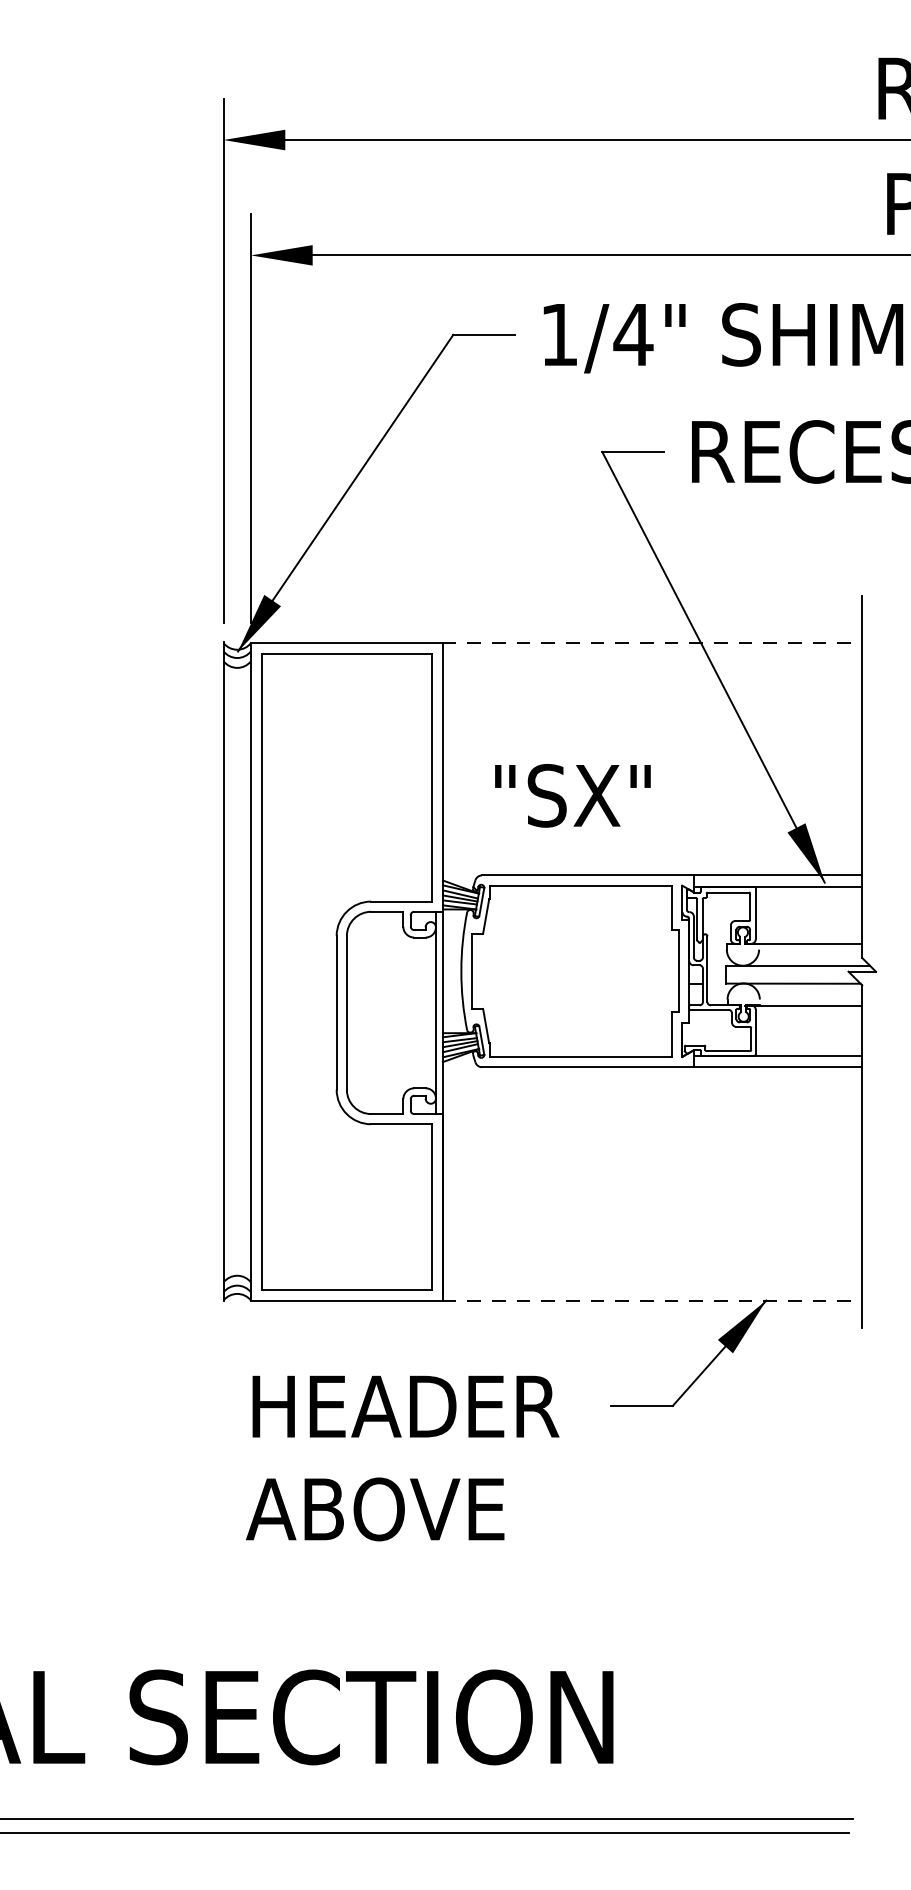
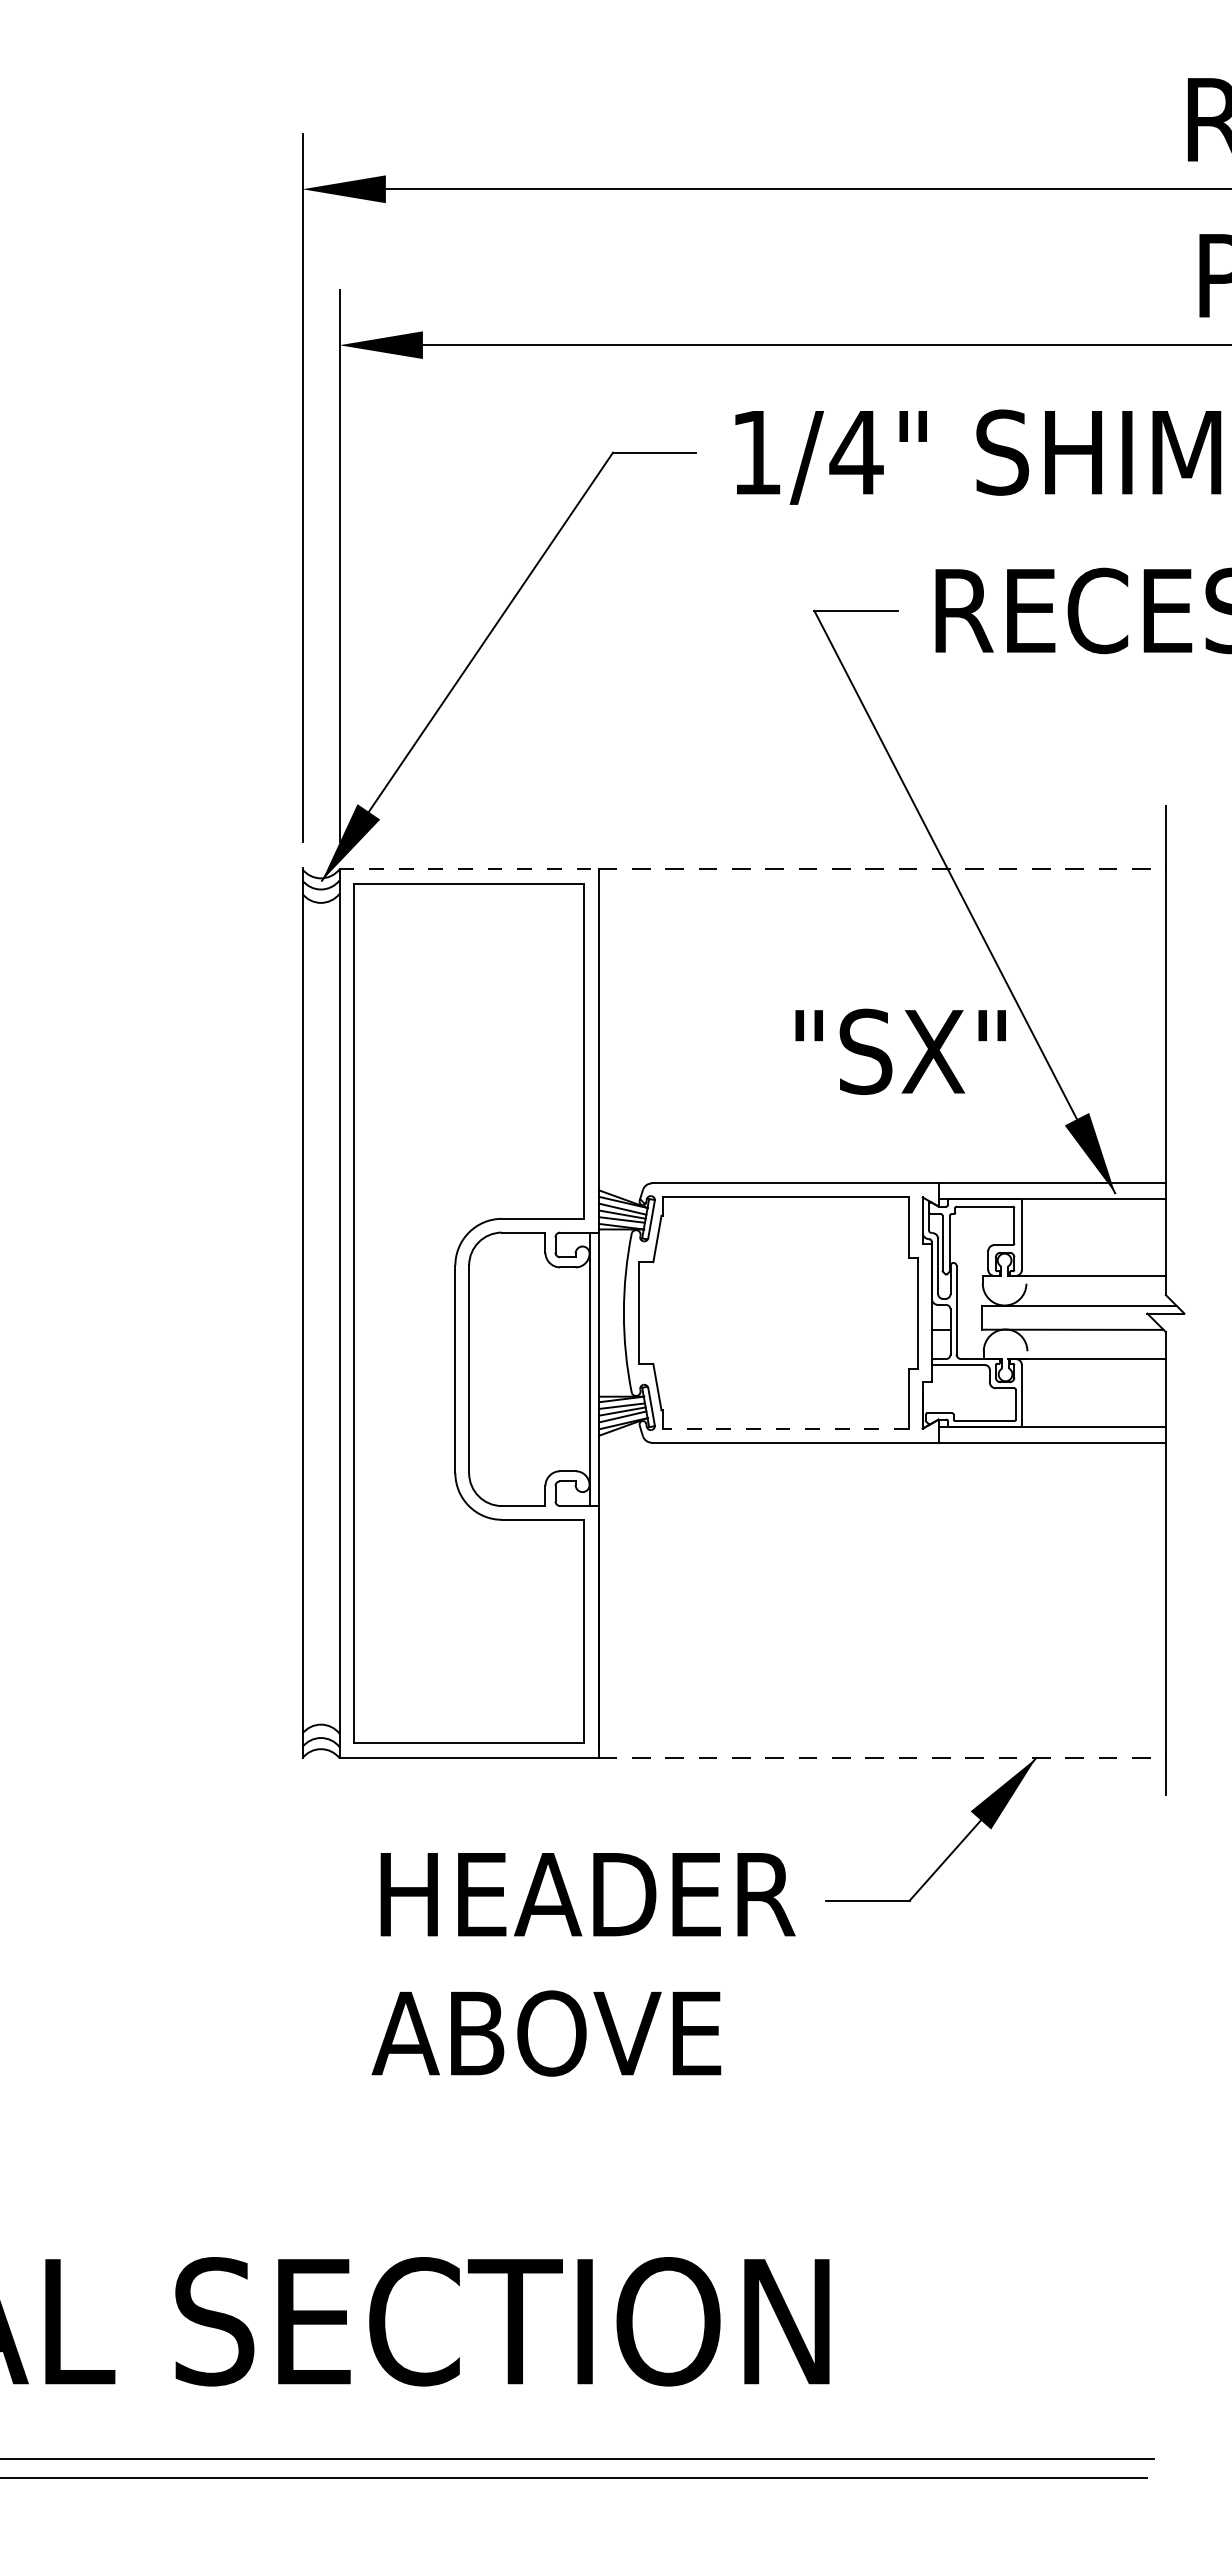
line: (347, 643) -> (469, 869), solid -> dashed
text: (572, 795) -> (900, 1051), moved
line: (581, 1056) -> (786, 1428), solid -> dashed
text: (402, 1458) -> (583, 1964), moved

